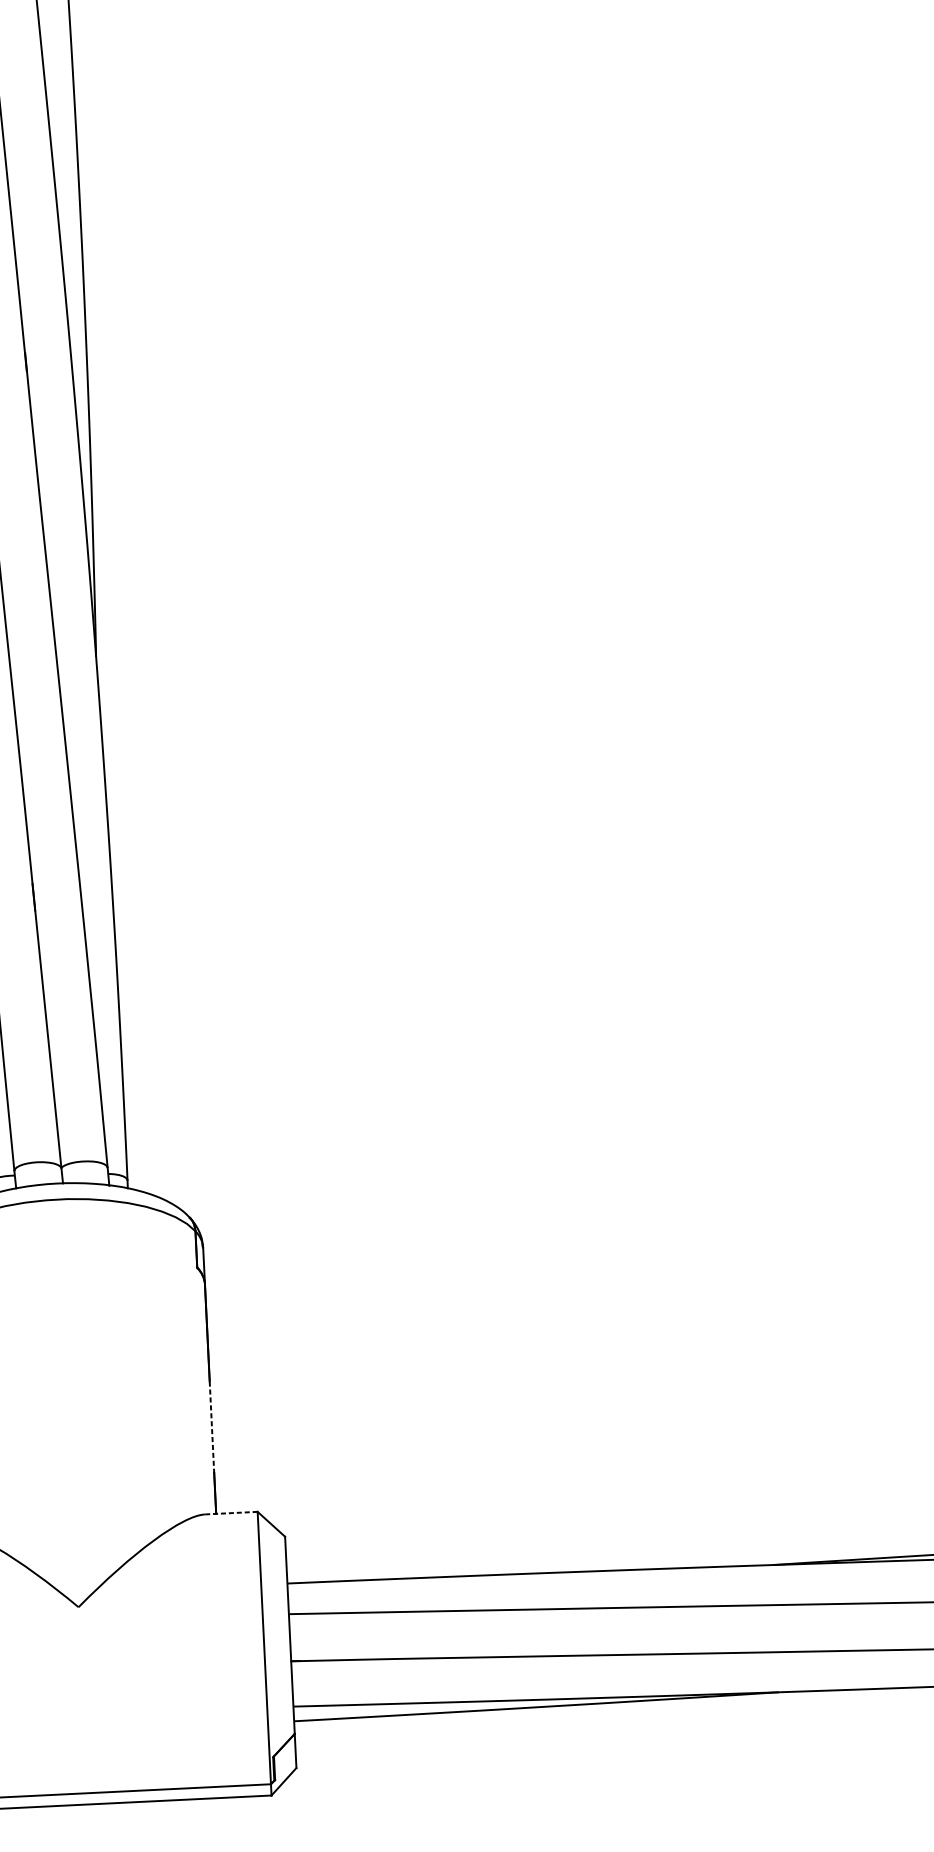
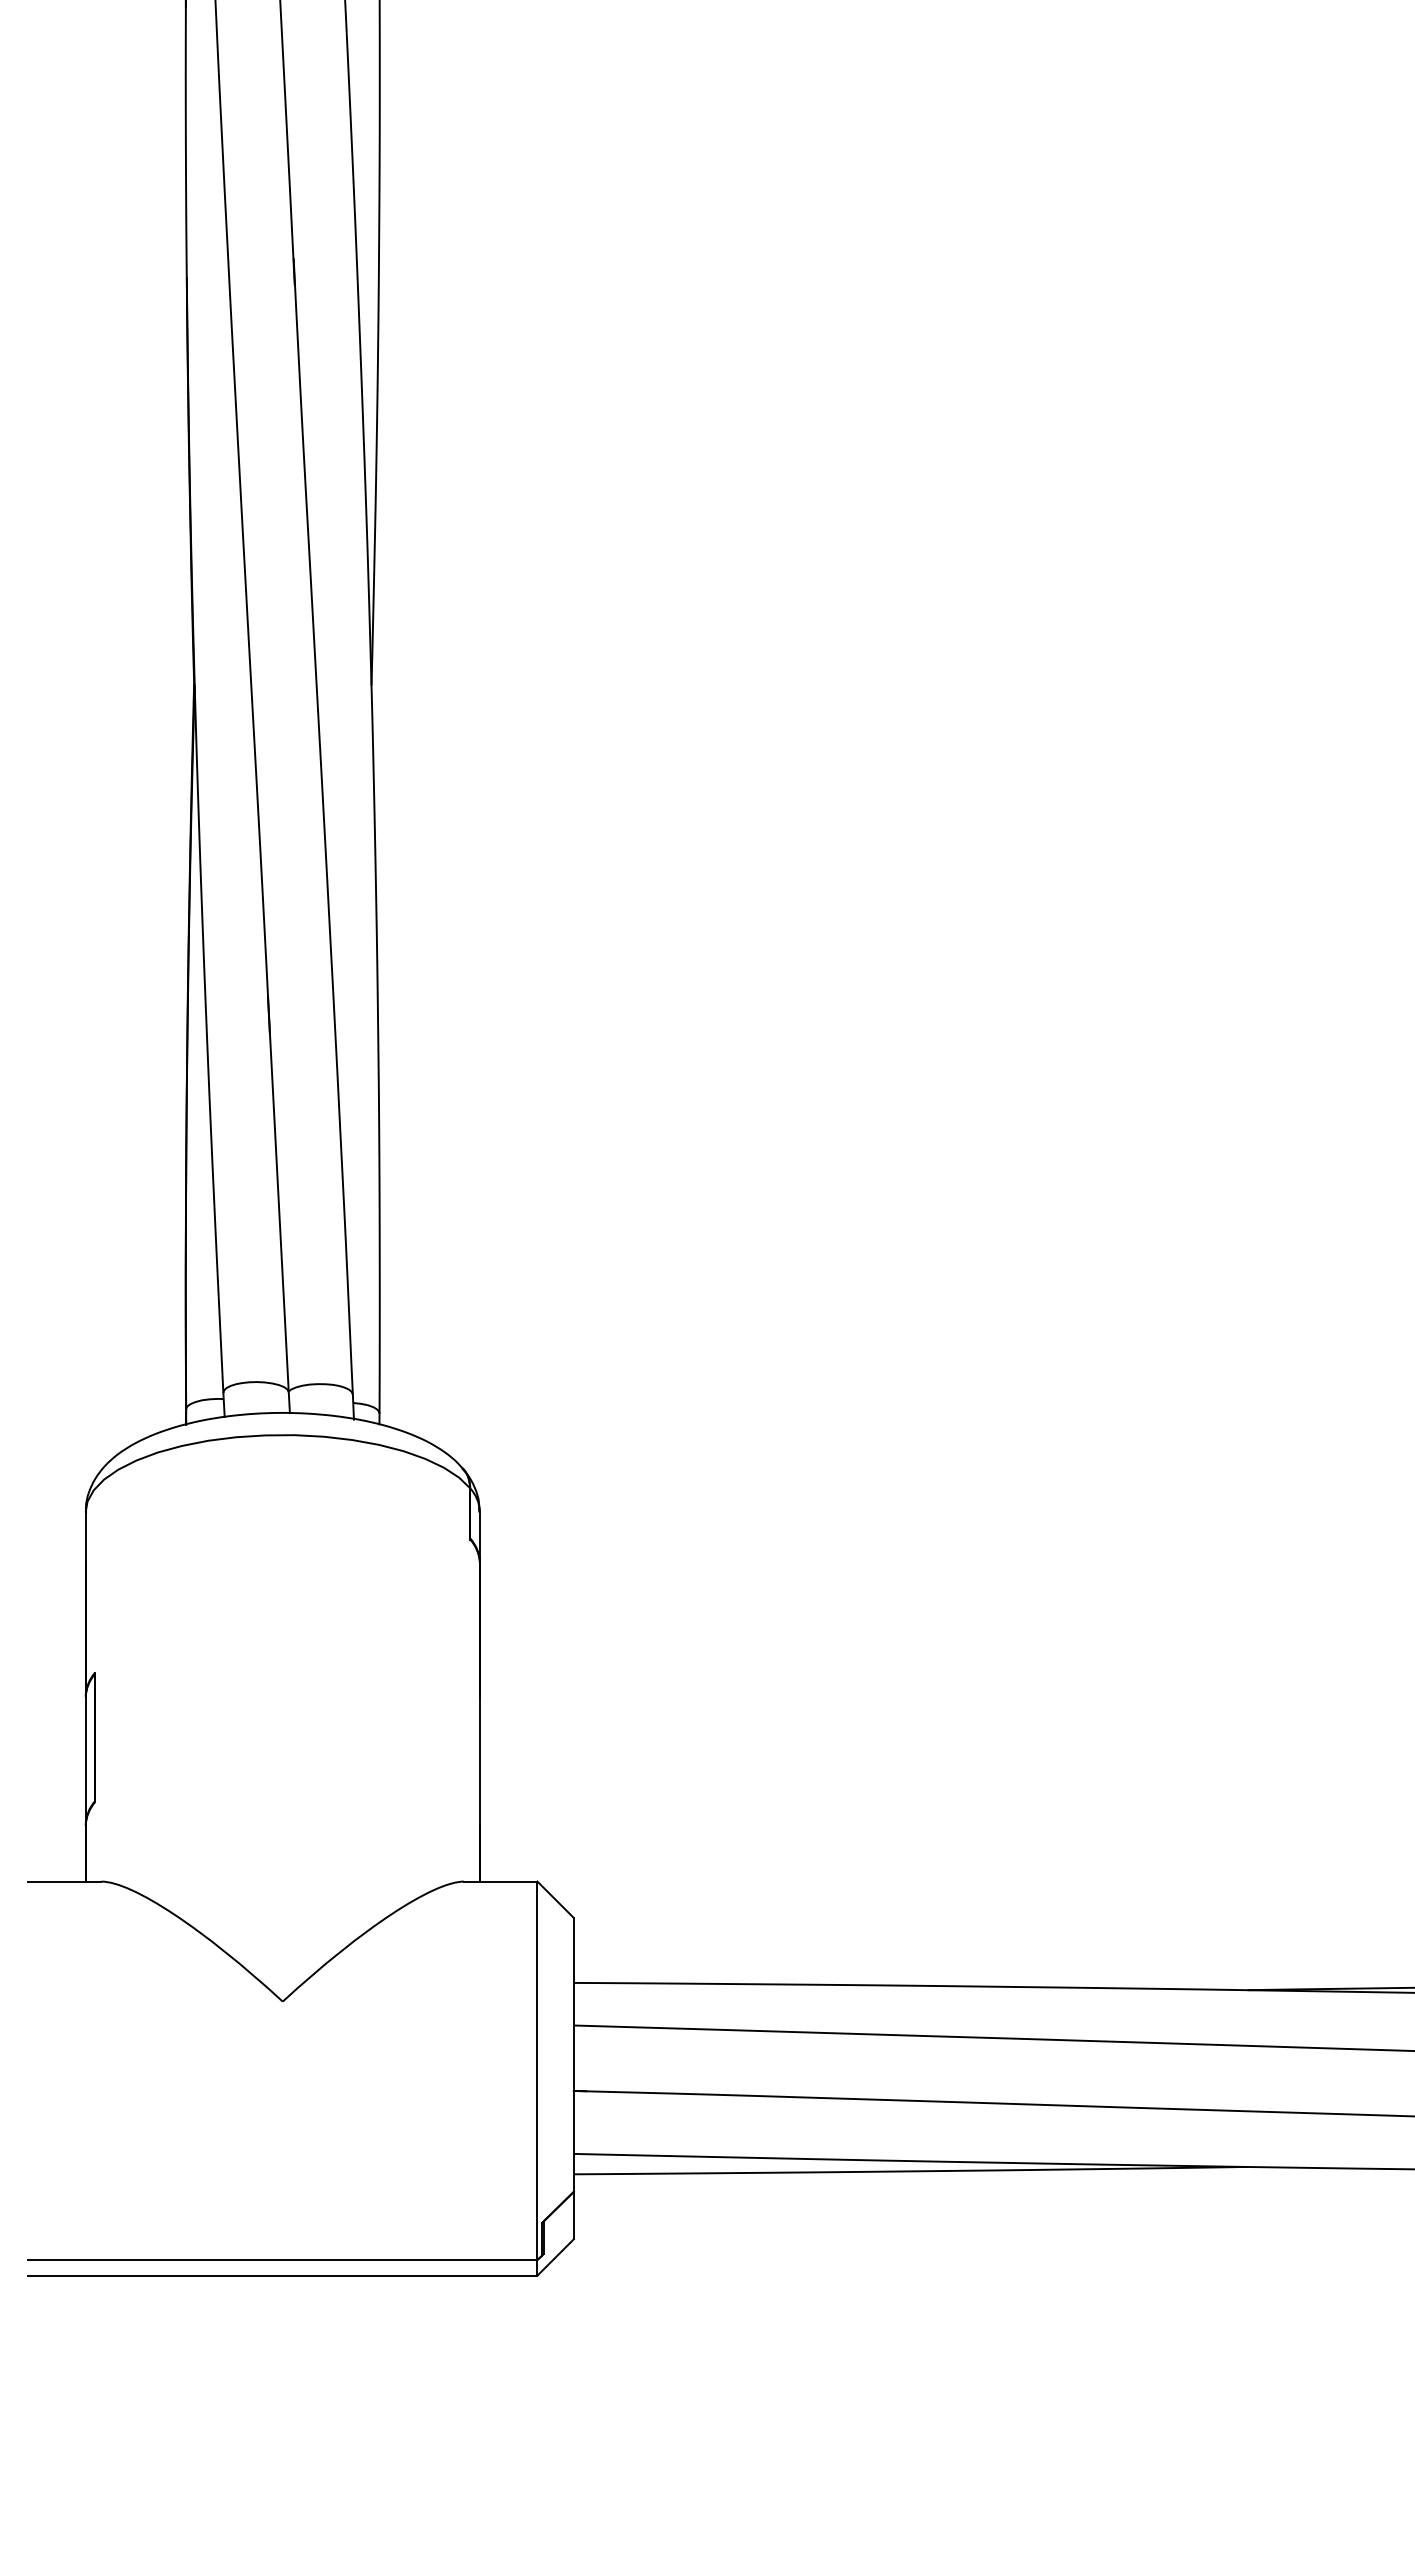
line: (211, 1427) -> (479, 1761), dashed -> solid
line: (231, 1513) -> (500, 1881), dashed -> solid

